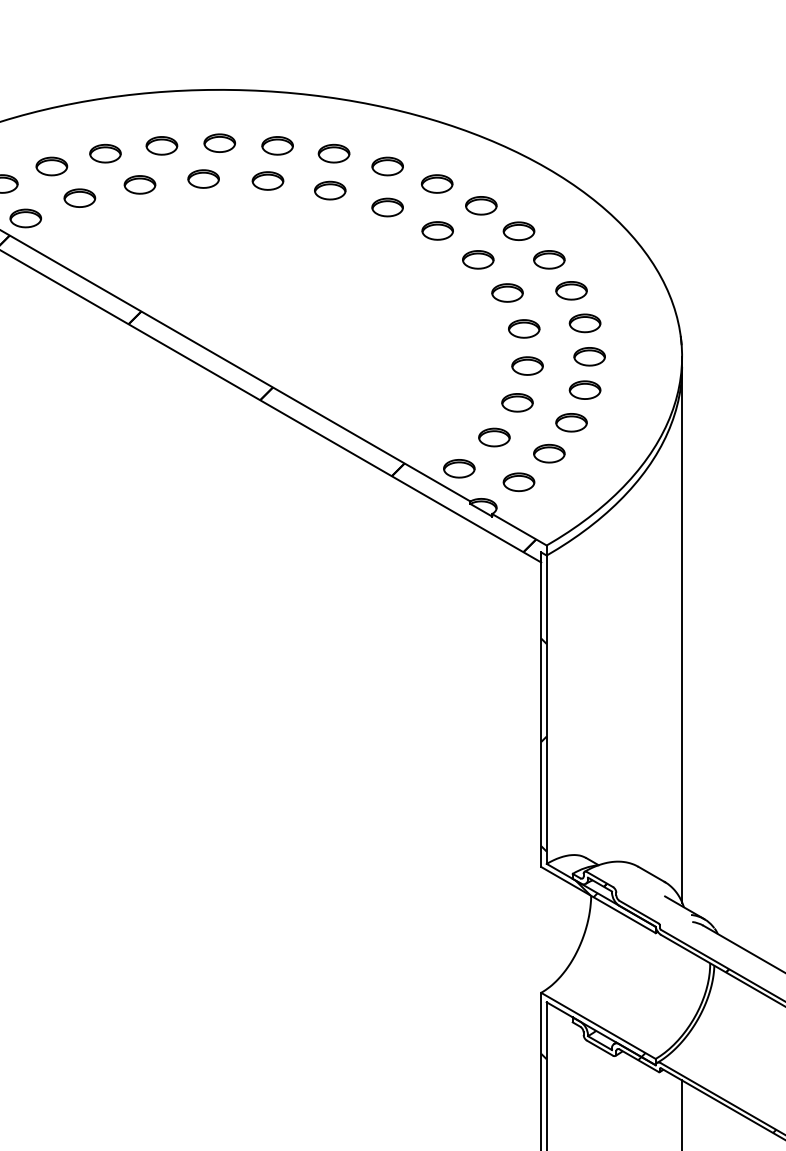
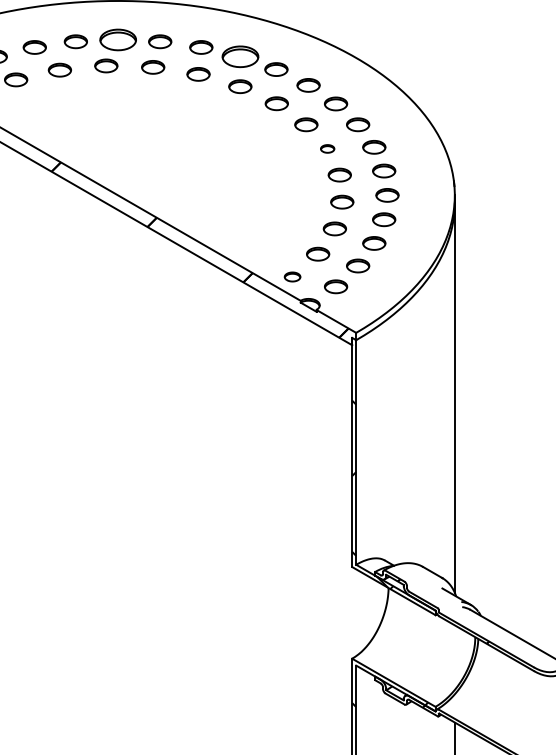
part: (219, 142) -> (117, 39), size x1.6
part: (387, 166) -> (240, 56), size x1.6
part: (507, 292) -> (327, 148), size x0.6
part: (459, 468) -> (292, 276), size x0.7

